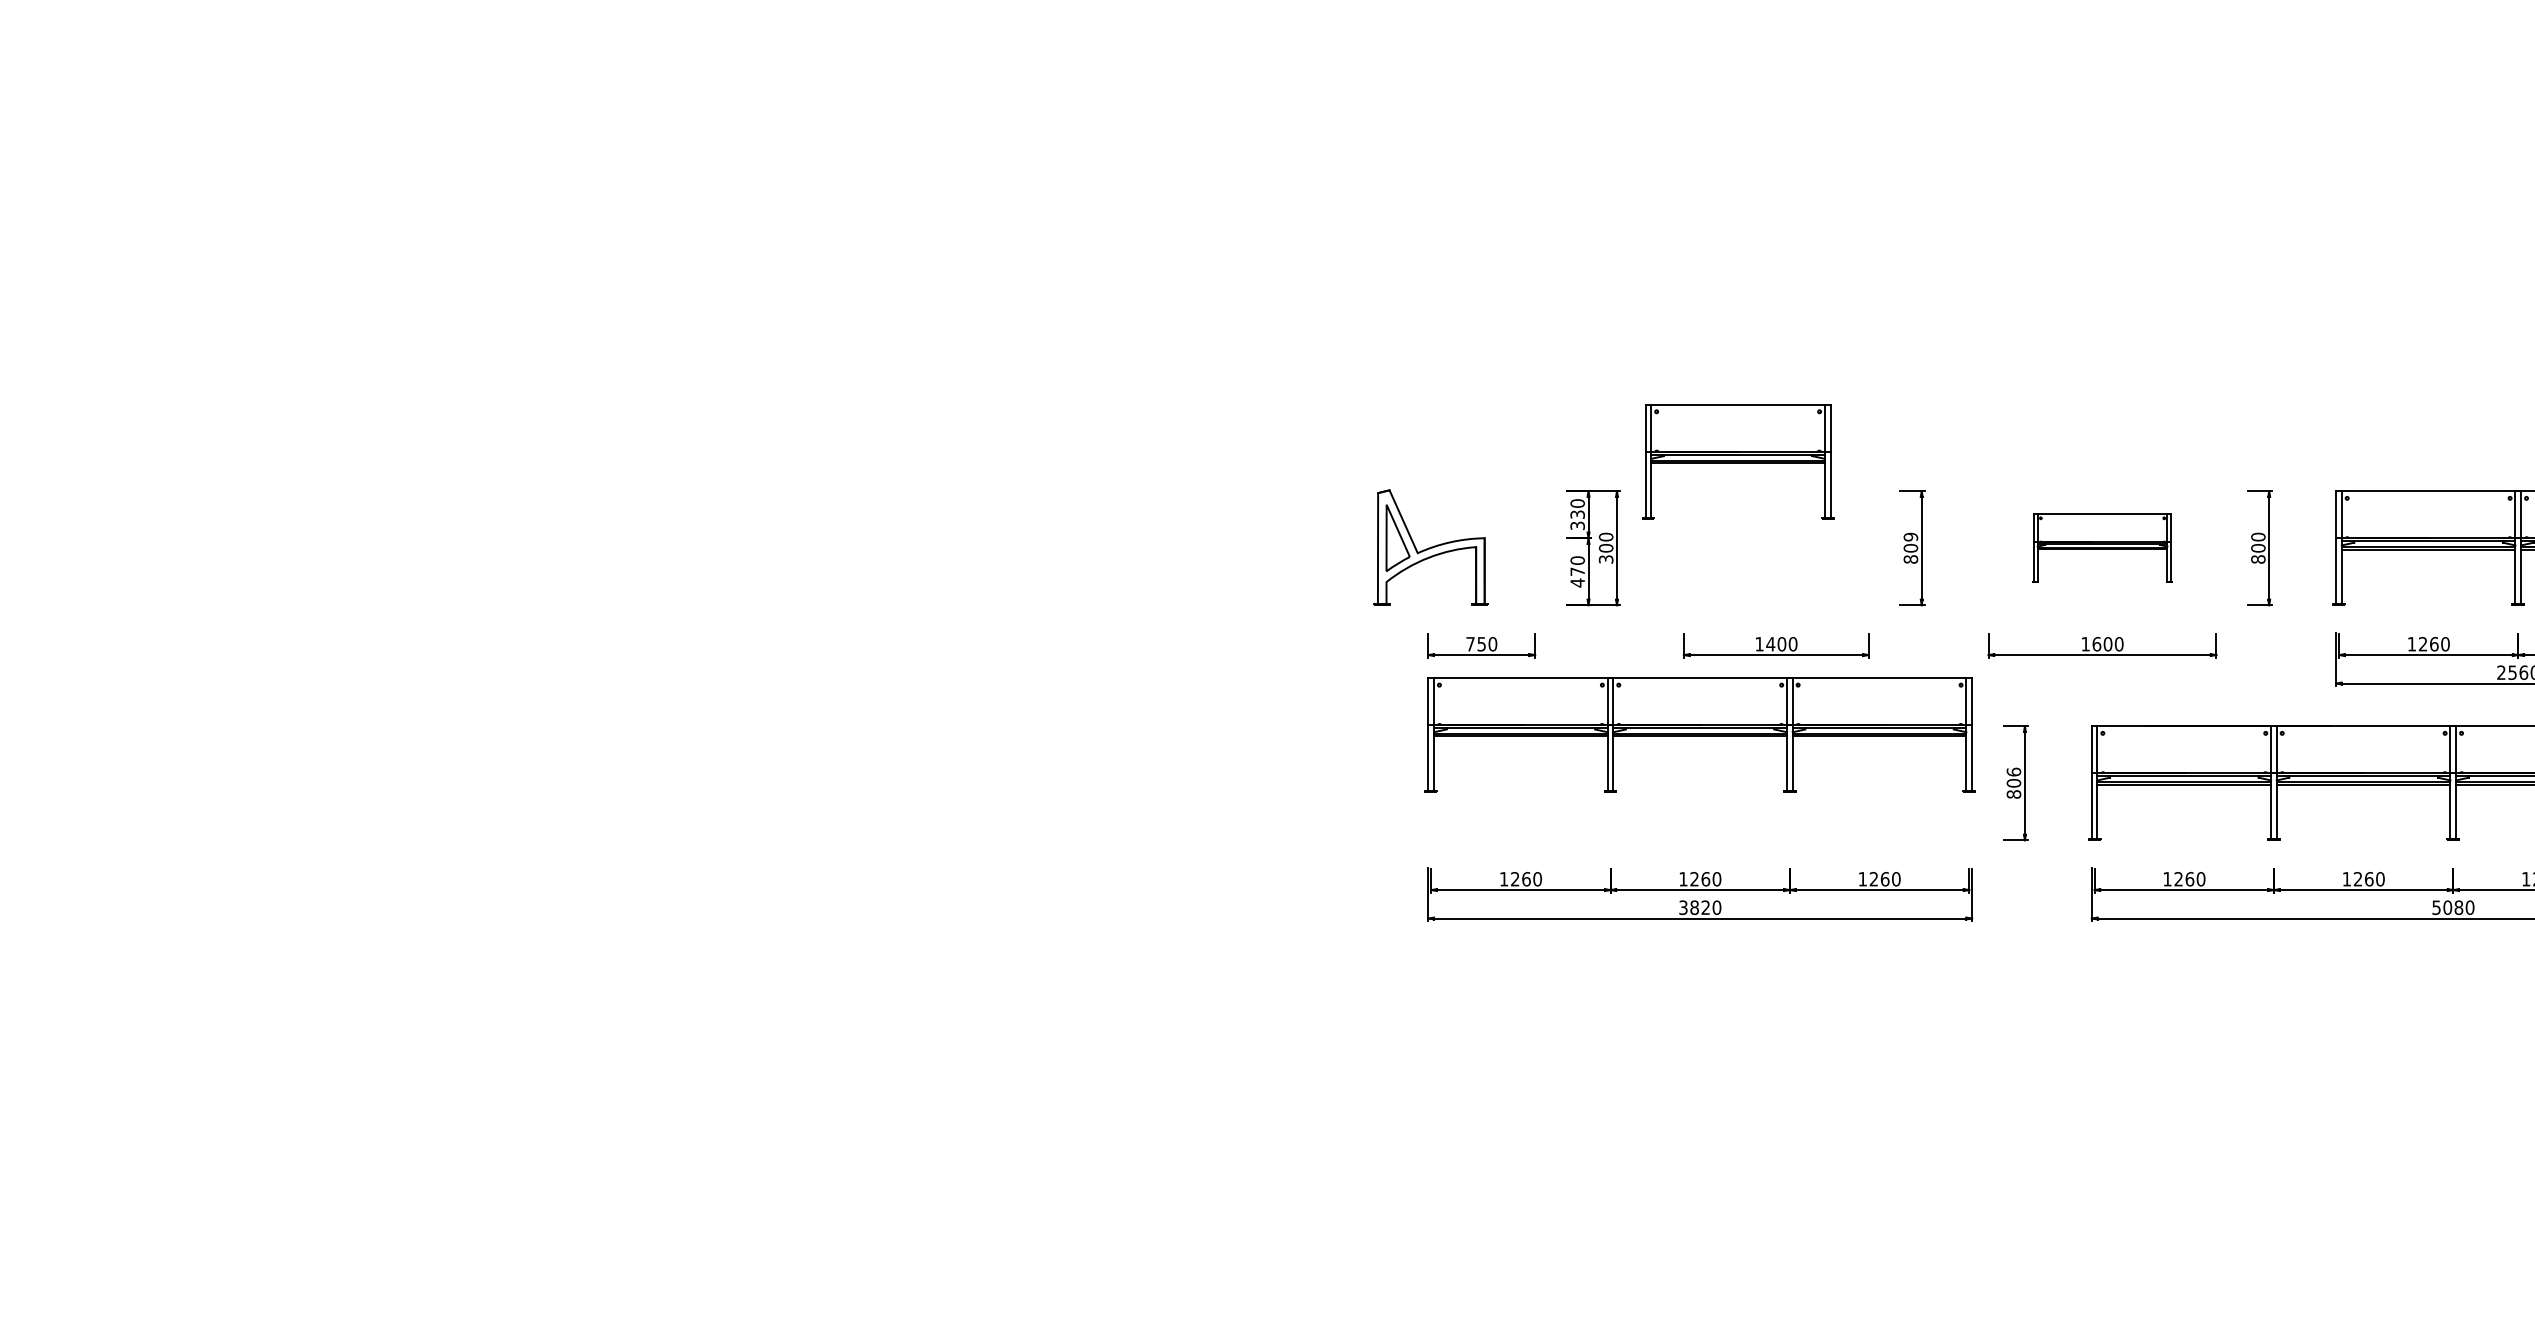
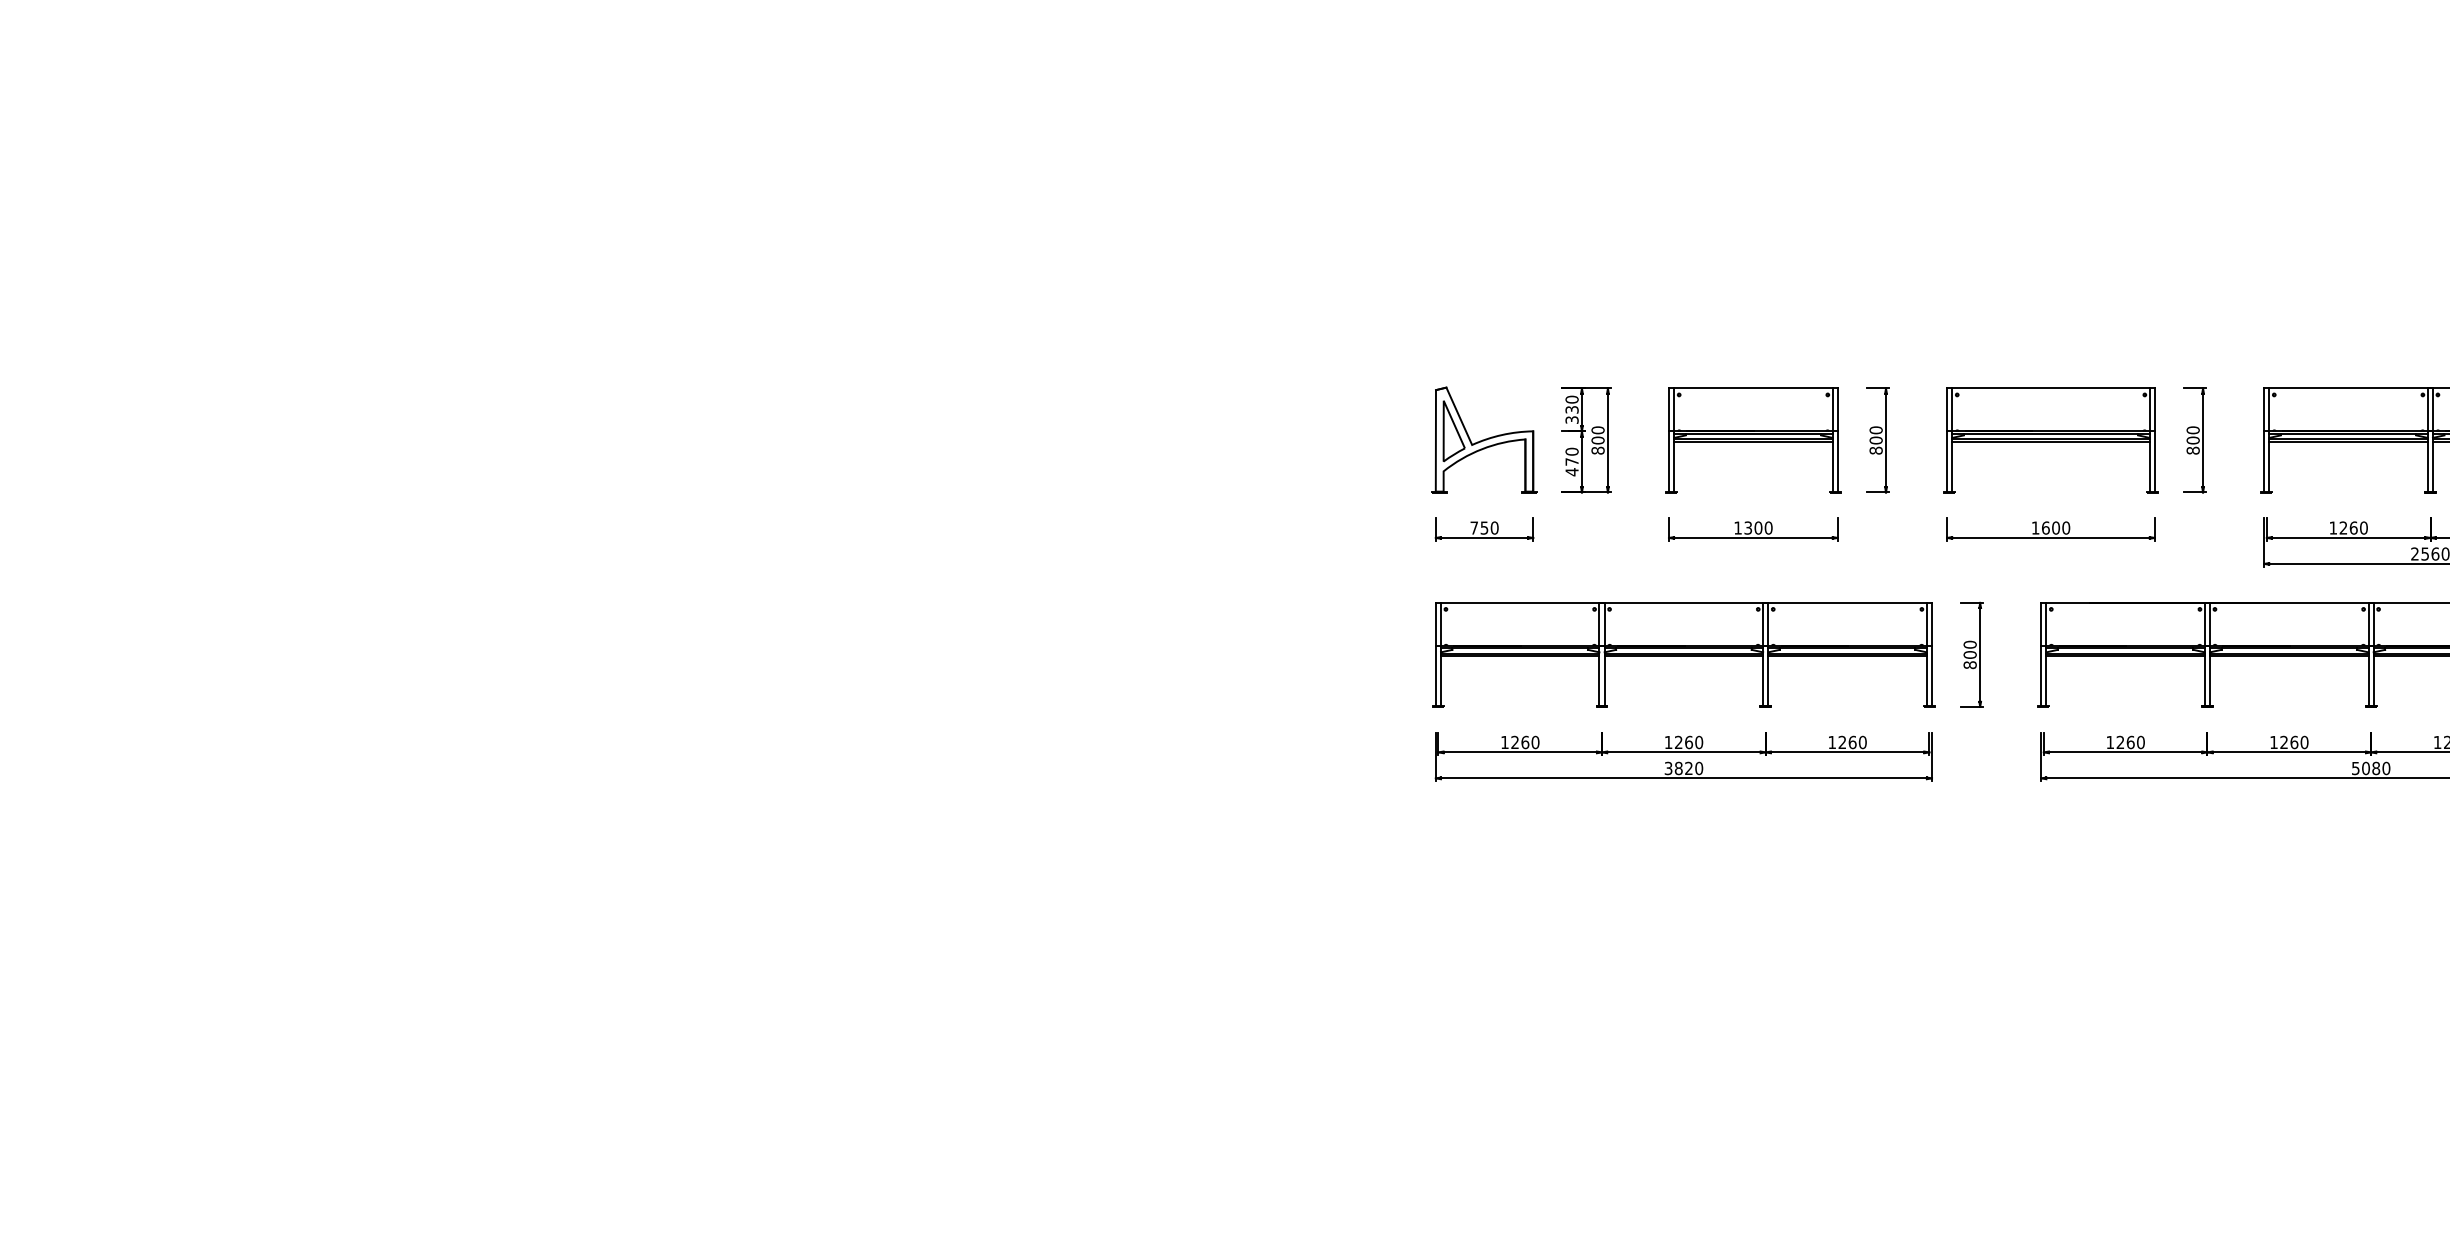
part: (1738, 461) -> (1753, 440), moved
text: (1910, 537) -> (1875, 430), 809 -> 800
part: (1431, 547) -> (1484, 439), moved
part: (2101, 548) -> (2050, 440), size x1.67
text: (1605, 559) -> (1597, 450), 300 -> 800
text: (1771, 643) -> (1748, 527), 1400 -> 1300
part: (1699, 734) -> (1683, 654), moved
text: (2013, 771) -> (1969, 644), 806 -> 800

